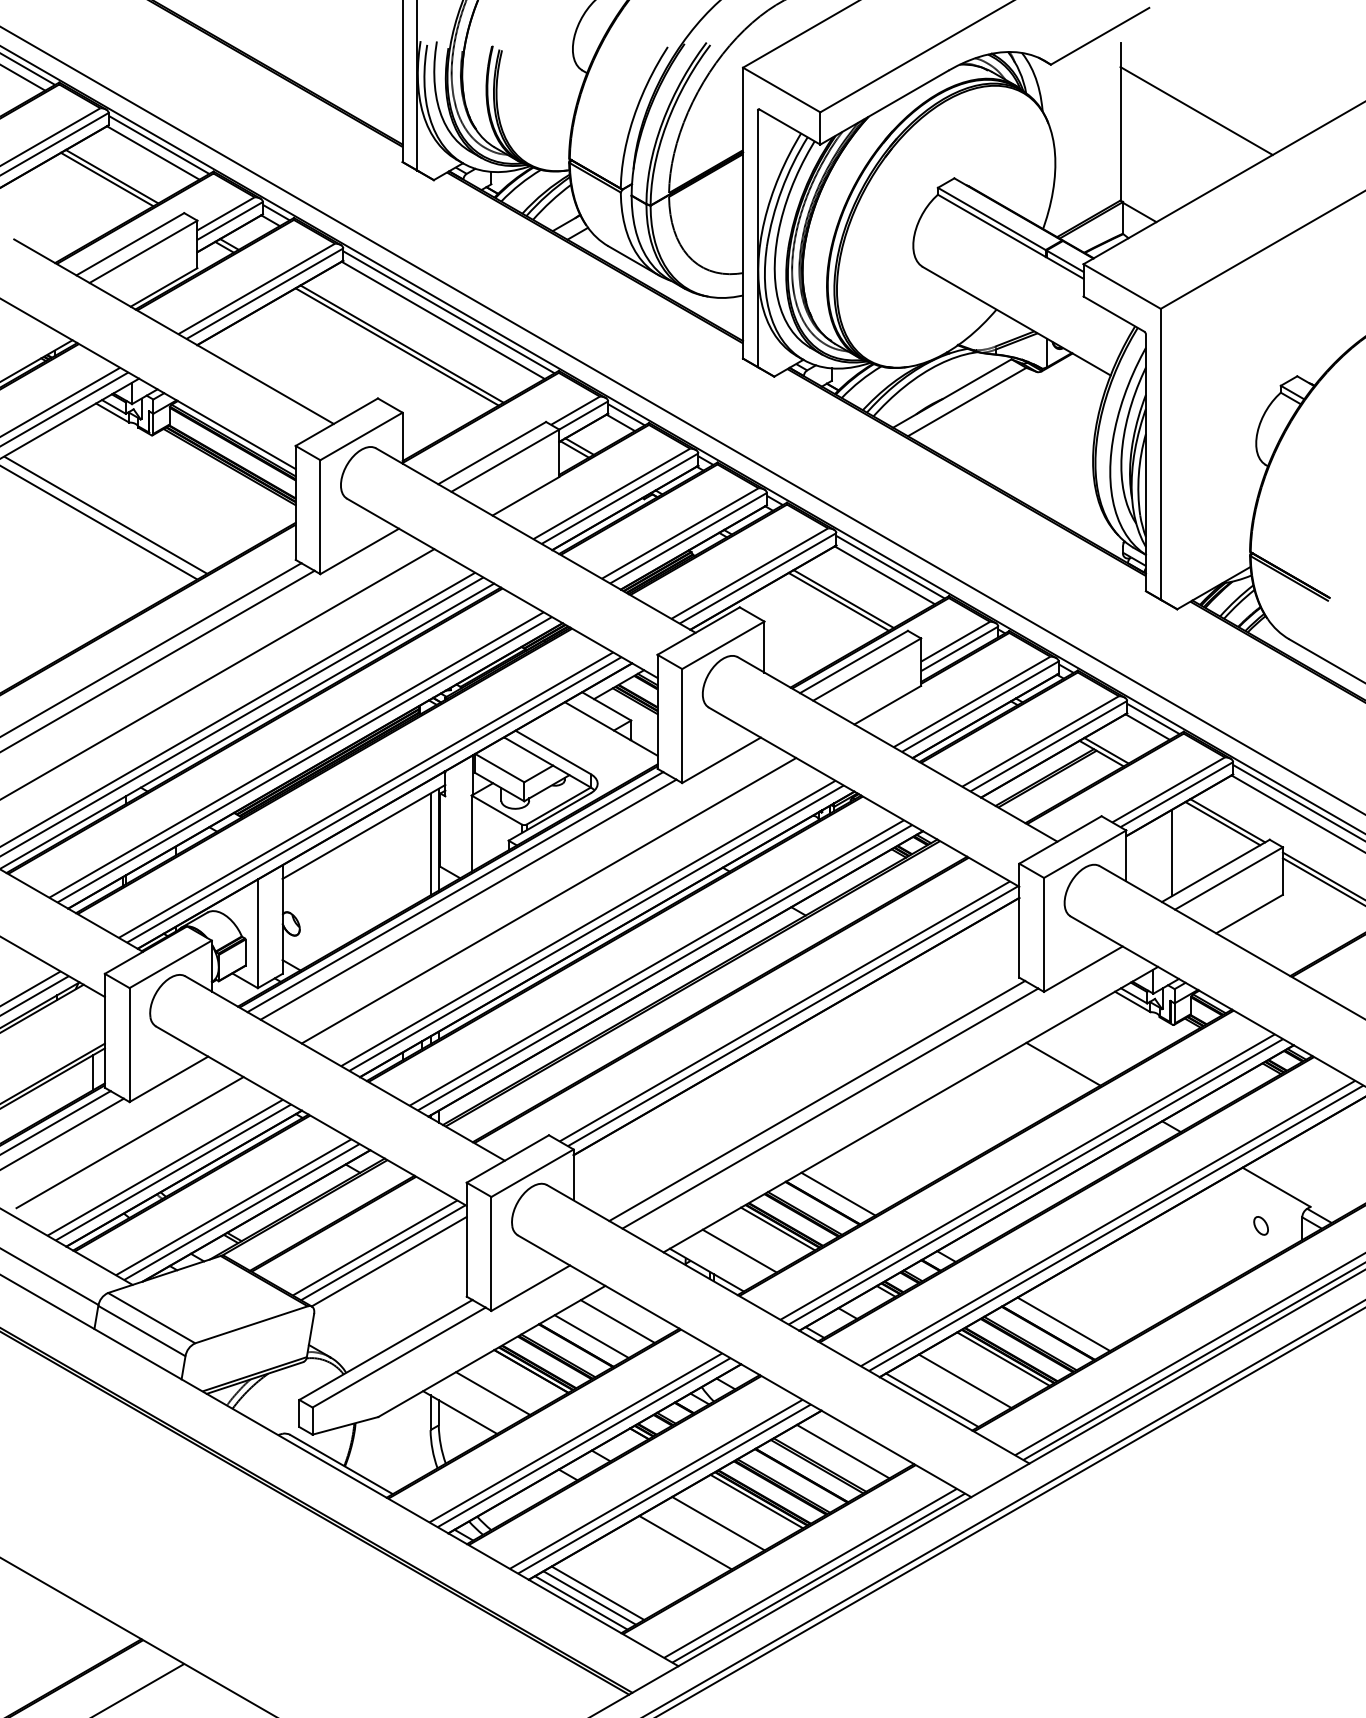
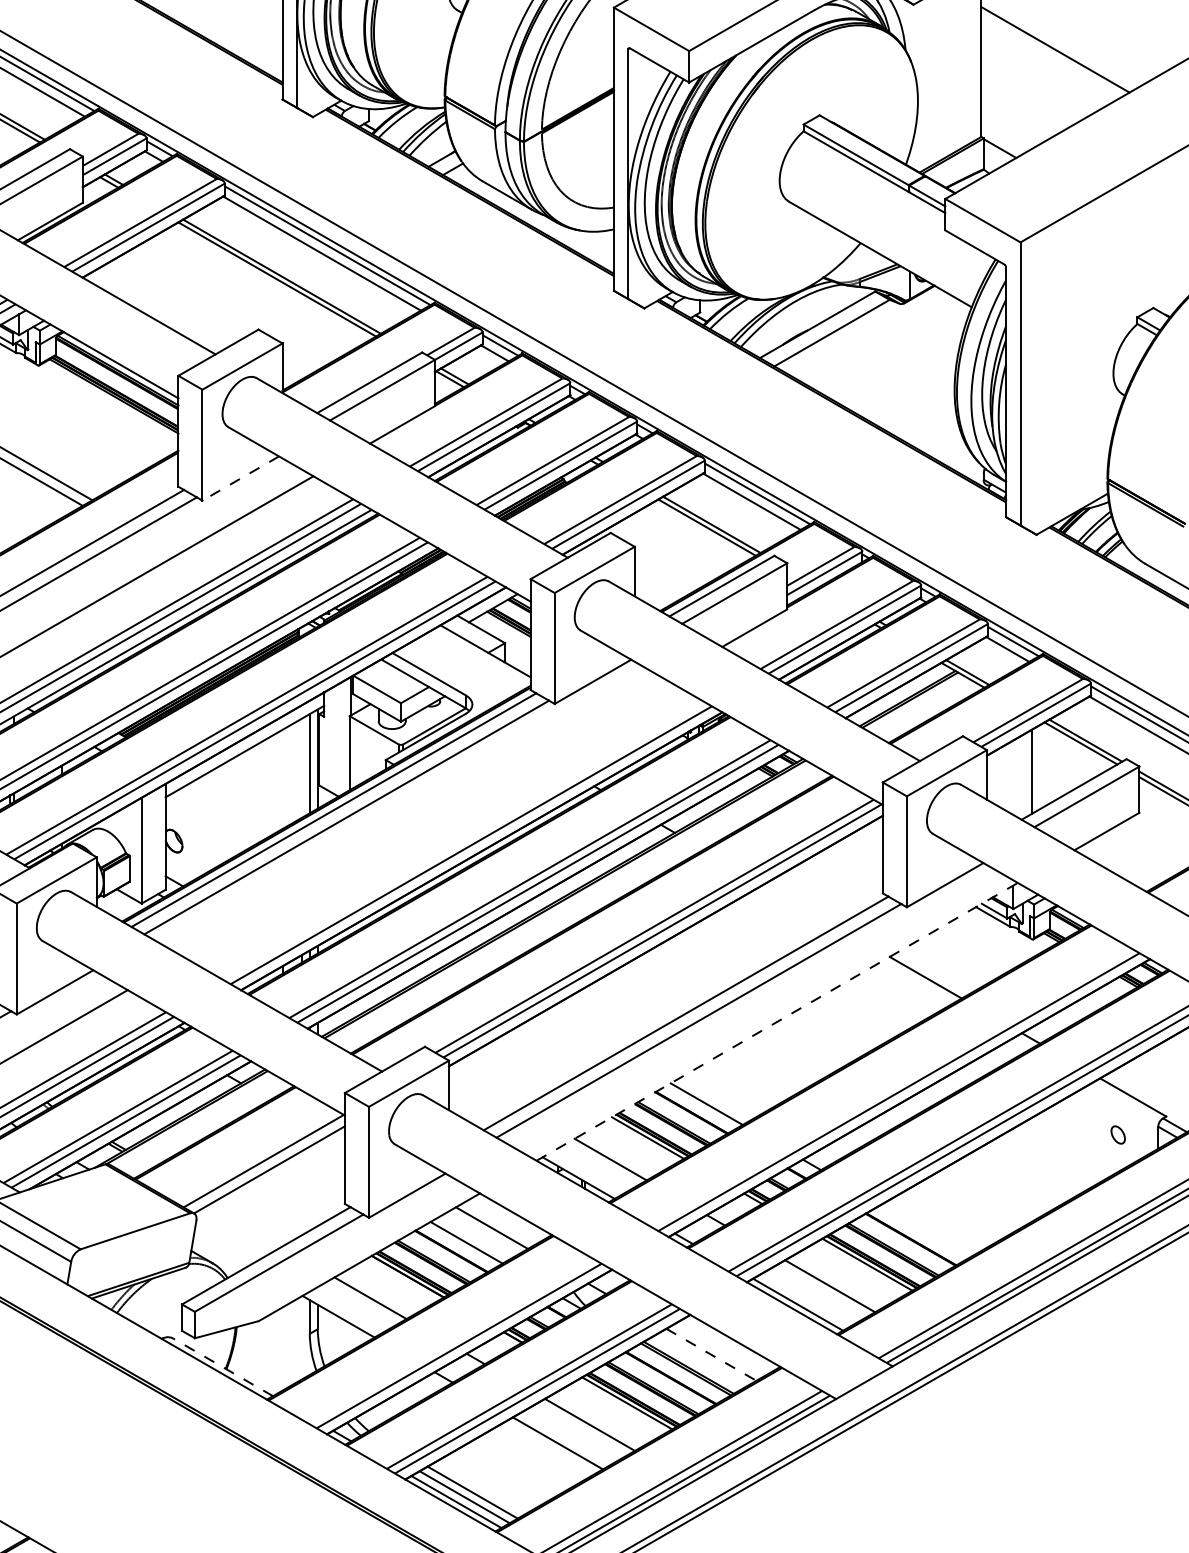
line: (359, 551) -> (240, 478), solid -> dashed
line: (548, 900) -> (424, 818), removed
line: (588, 923) -> (463, 840), removed
line: (911, 1109) -> (777, 1021), solid -> dashed
line: (1027, 1176) -> (890, 1086), removed
line: (374, 1247) -> (255, 1156), removed
line: (1063, 1324) -> (925, 1231), removed
line: (575, 1437) -> (450, 1341), removed
line: (843, 1451) -> (711, 1354), solid -> dashed
line: (341, 1464) -> (223, 1367), solid -> dashed

